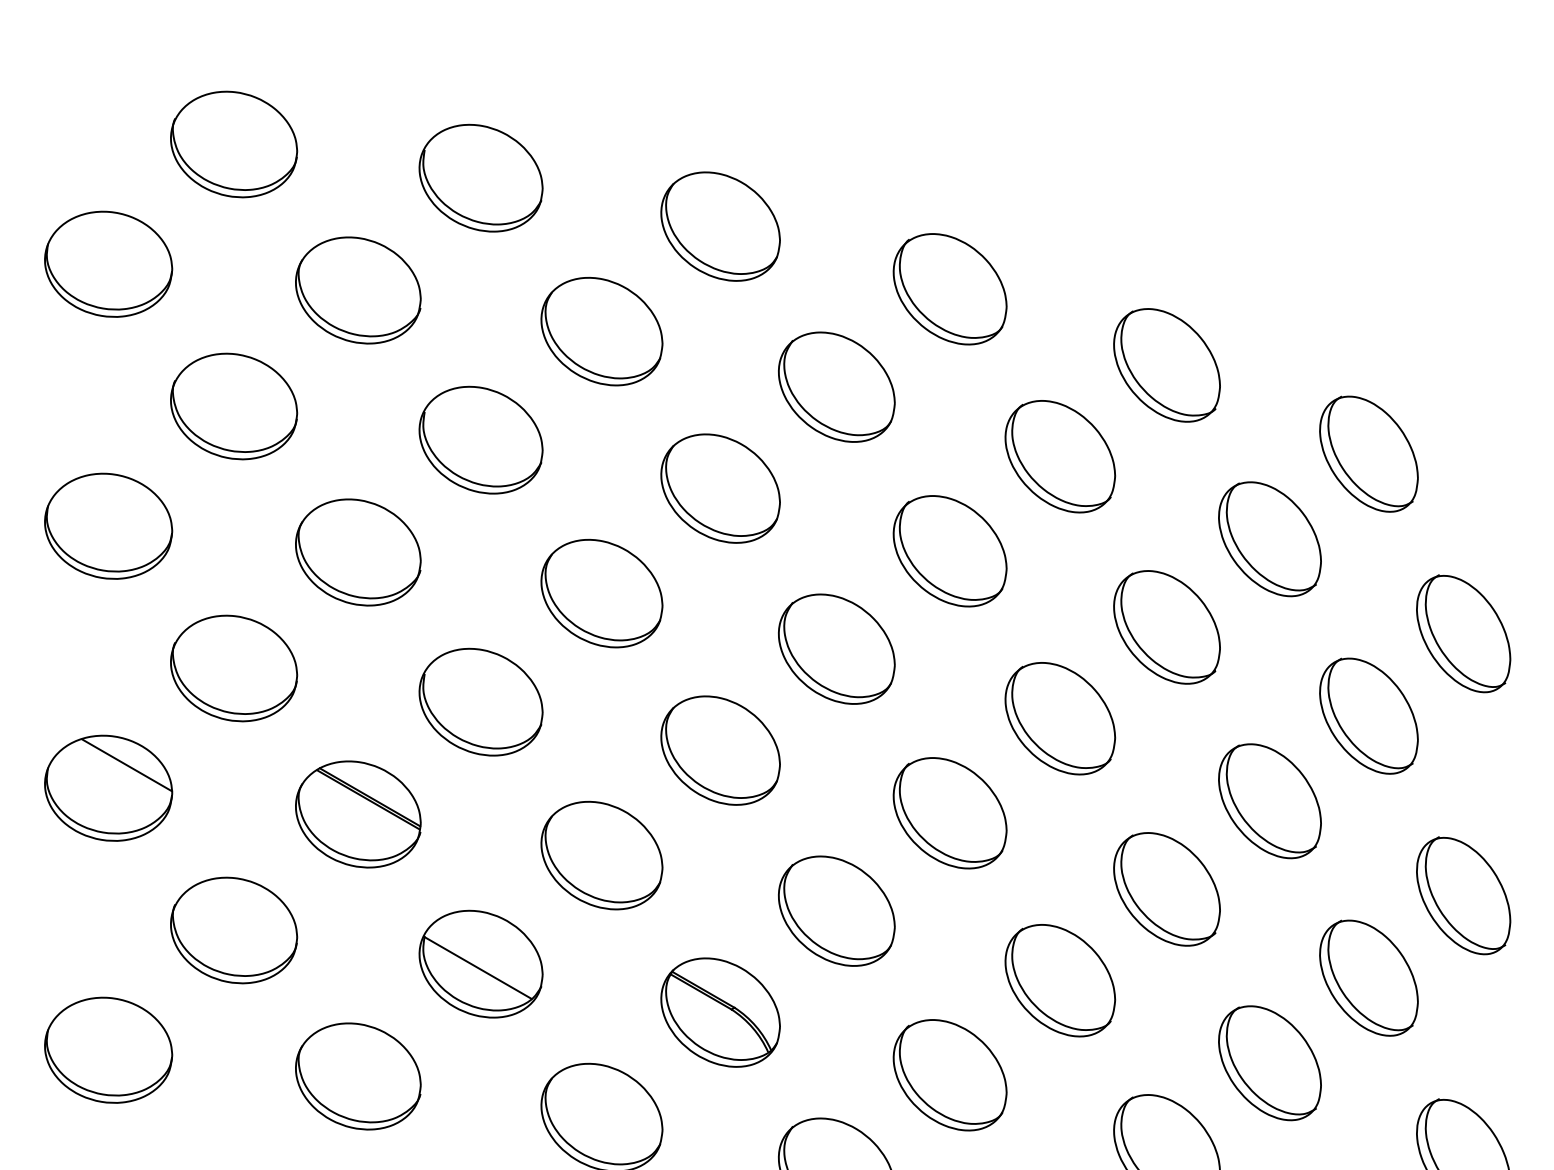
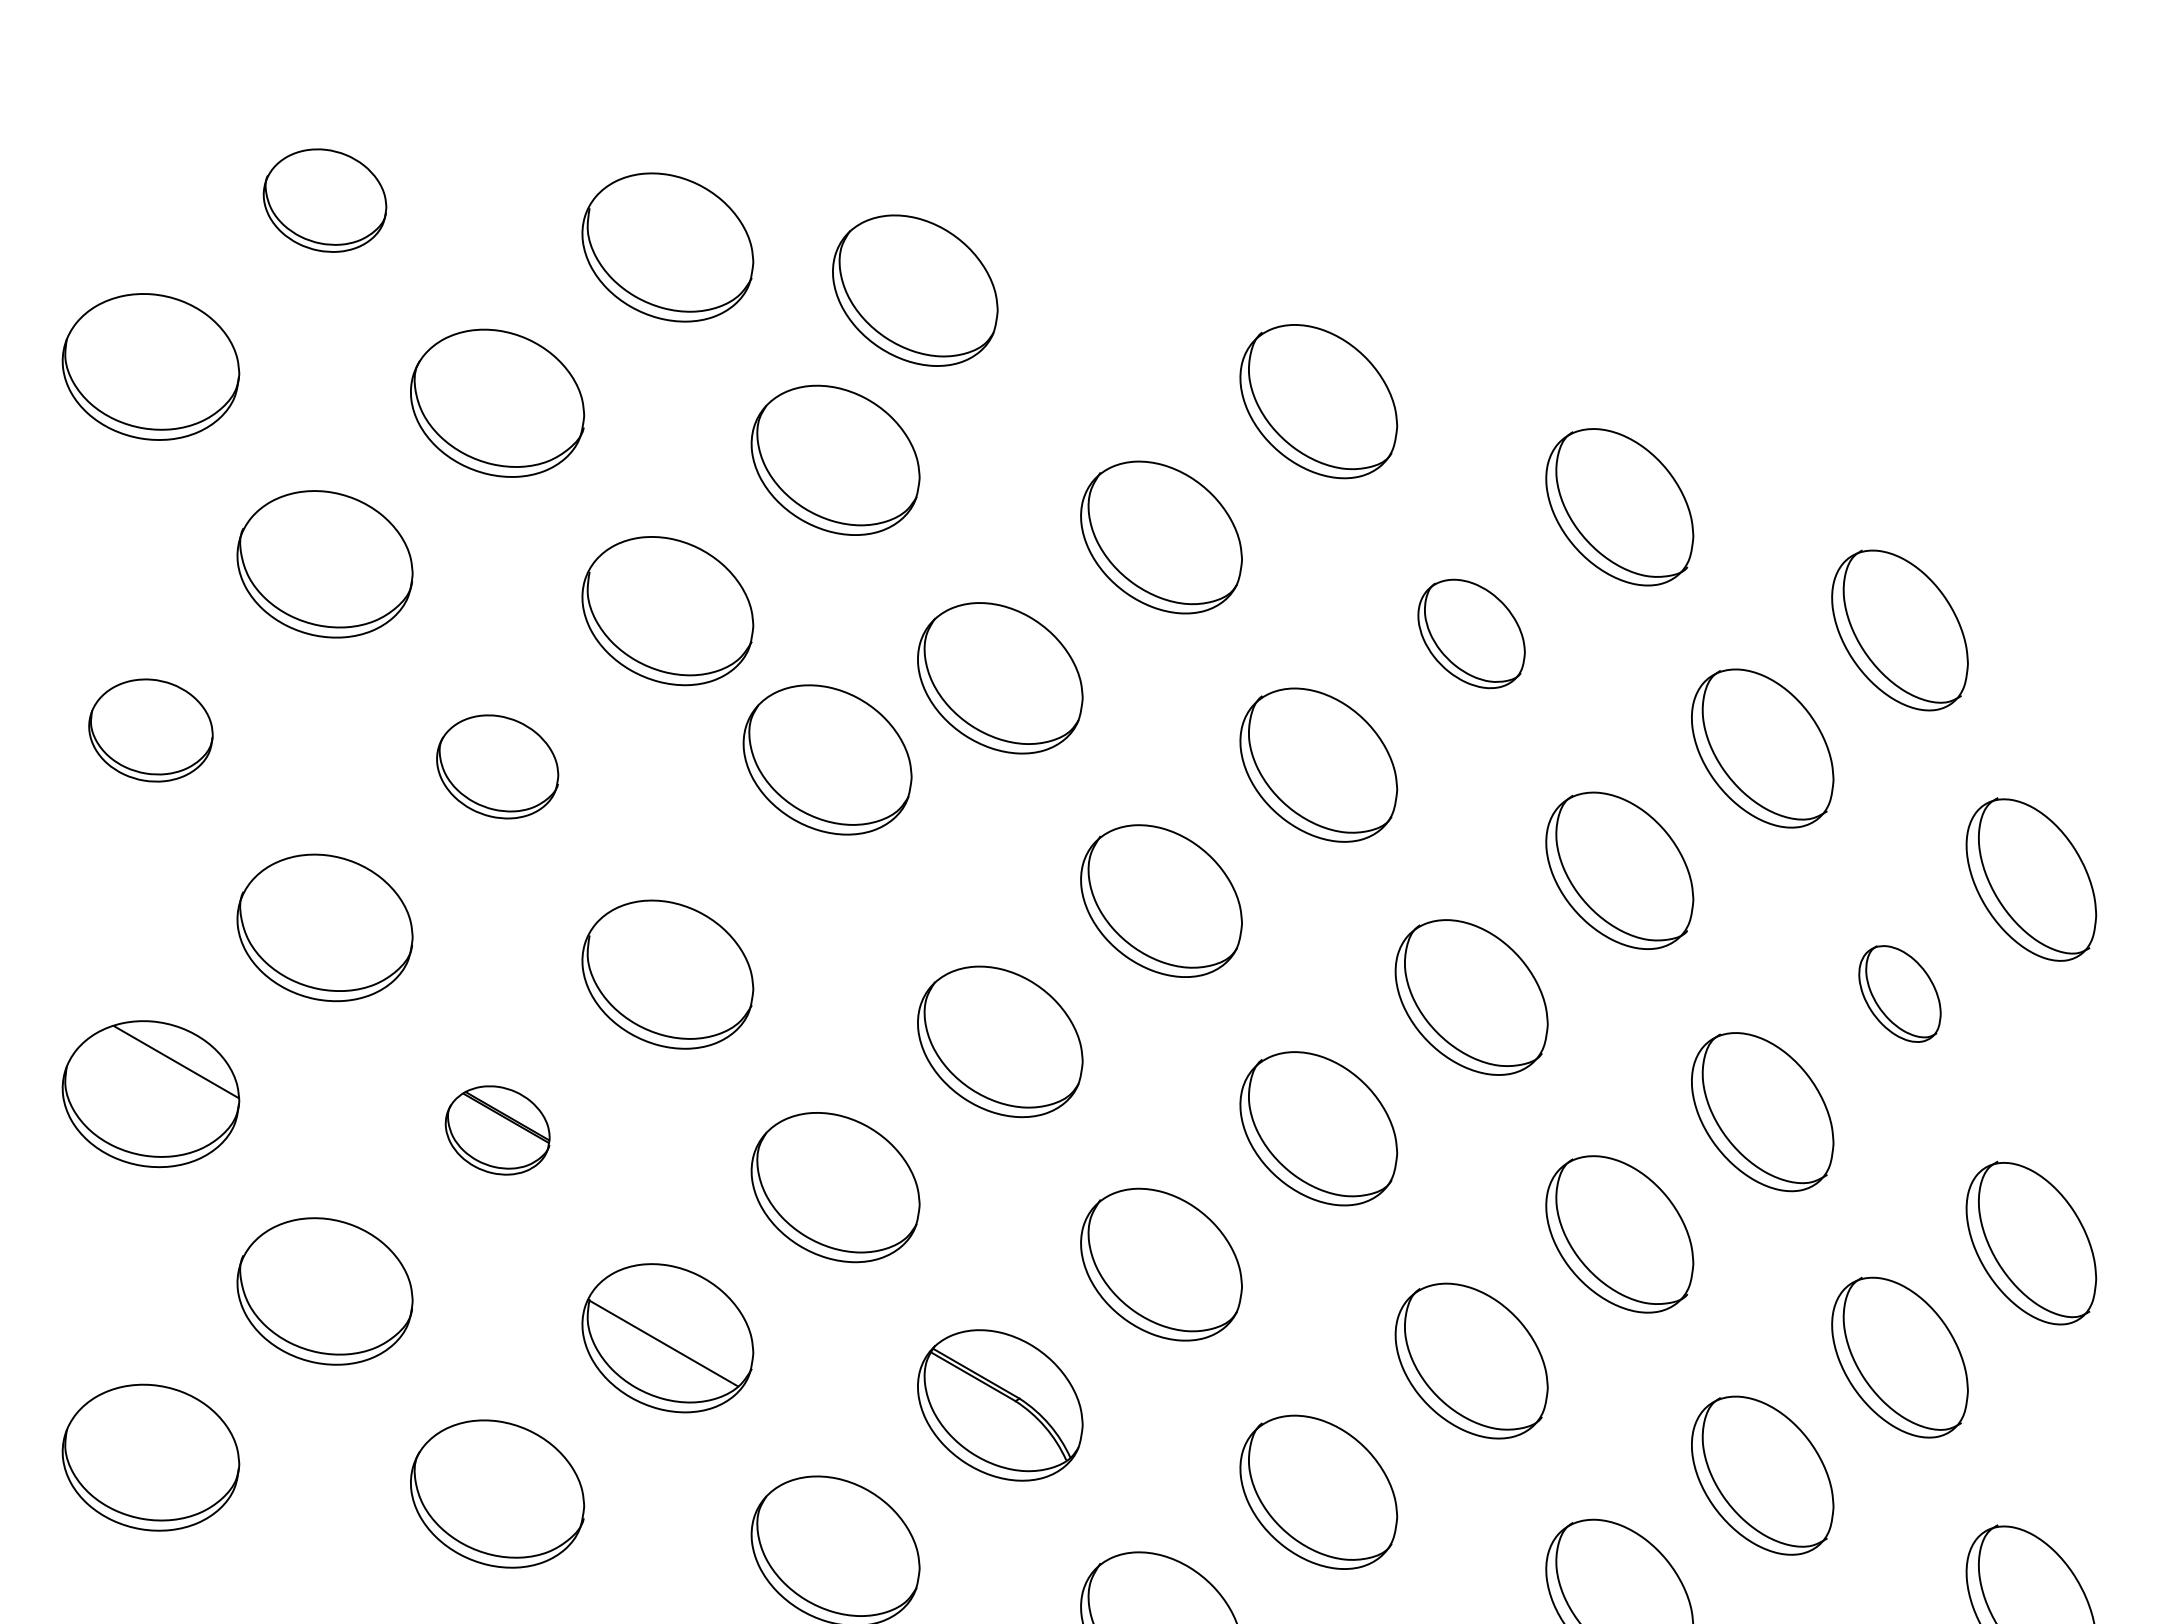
part: (233, 144) -> (324, 200), size x0.7
part: (720, 226) -> (915, 290), moved
part: (1060, 456) -> (1471, 633), size x0.7
part: (108, 526) -> (150, 730), size x0.7
part: (358, 552) -> (497, 766), size x0.7
part: (601, 593) -> (827, 759), moved
part: (1368, 715) -> (1899, 993), size x0.6
part: (358, 814) -> (497, 1130), size x0.6

